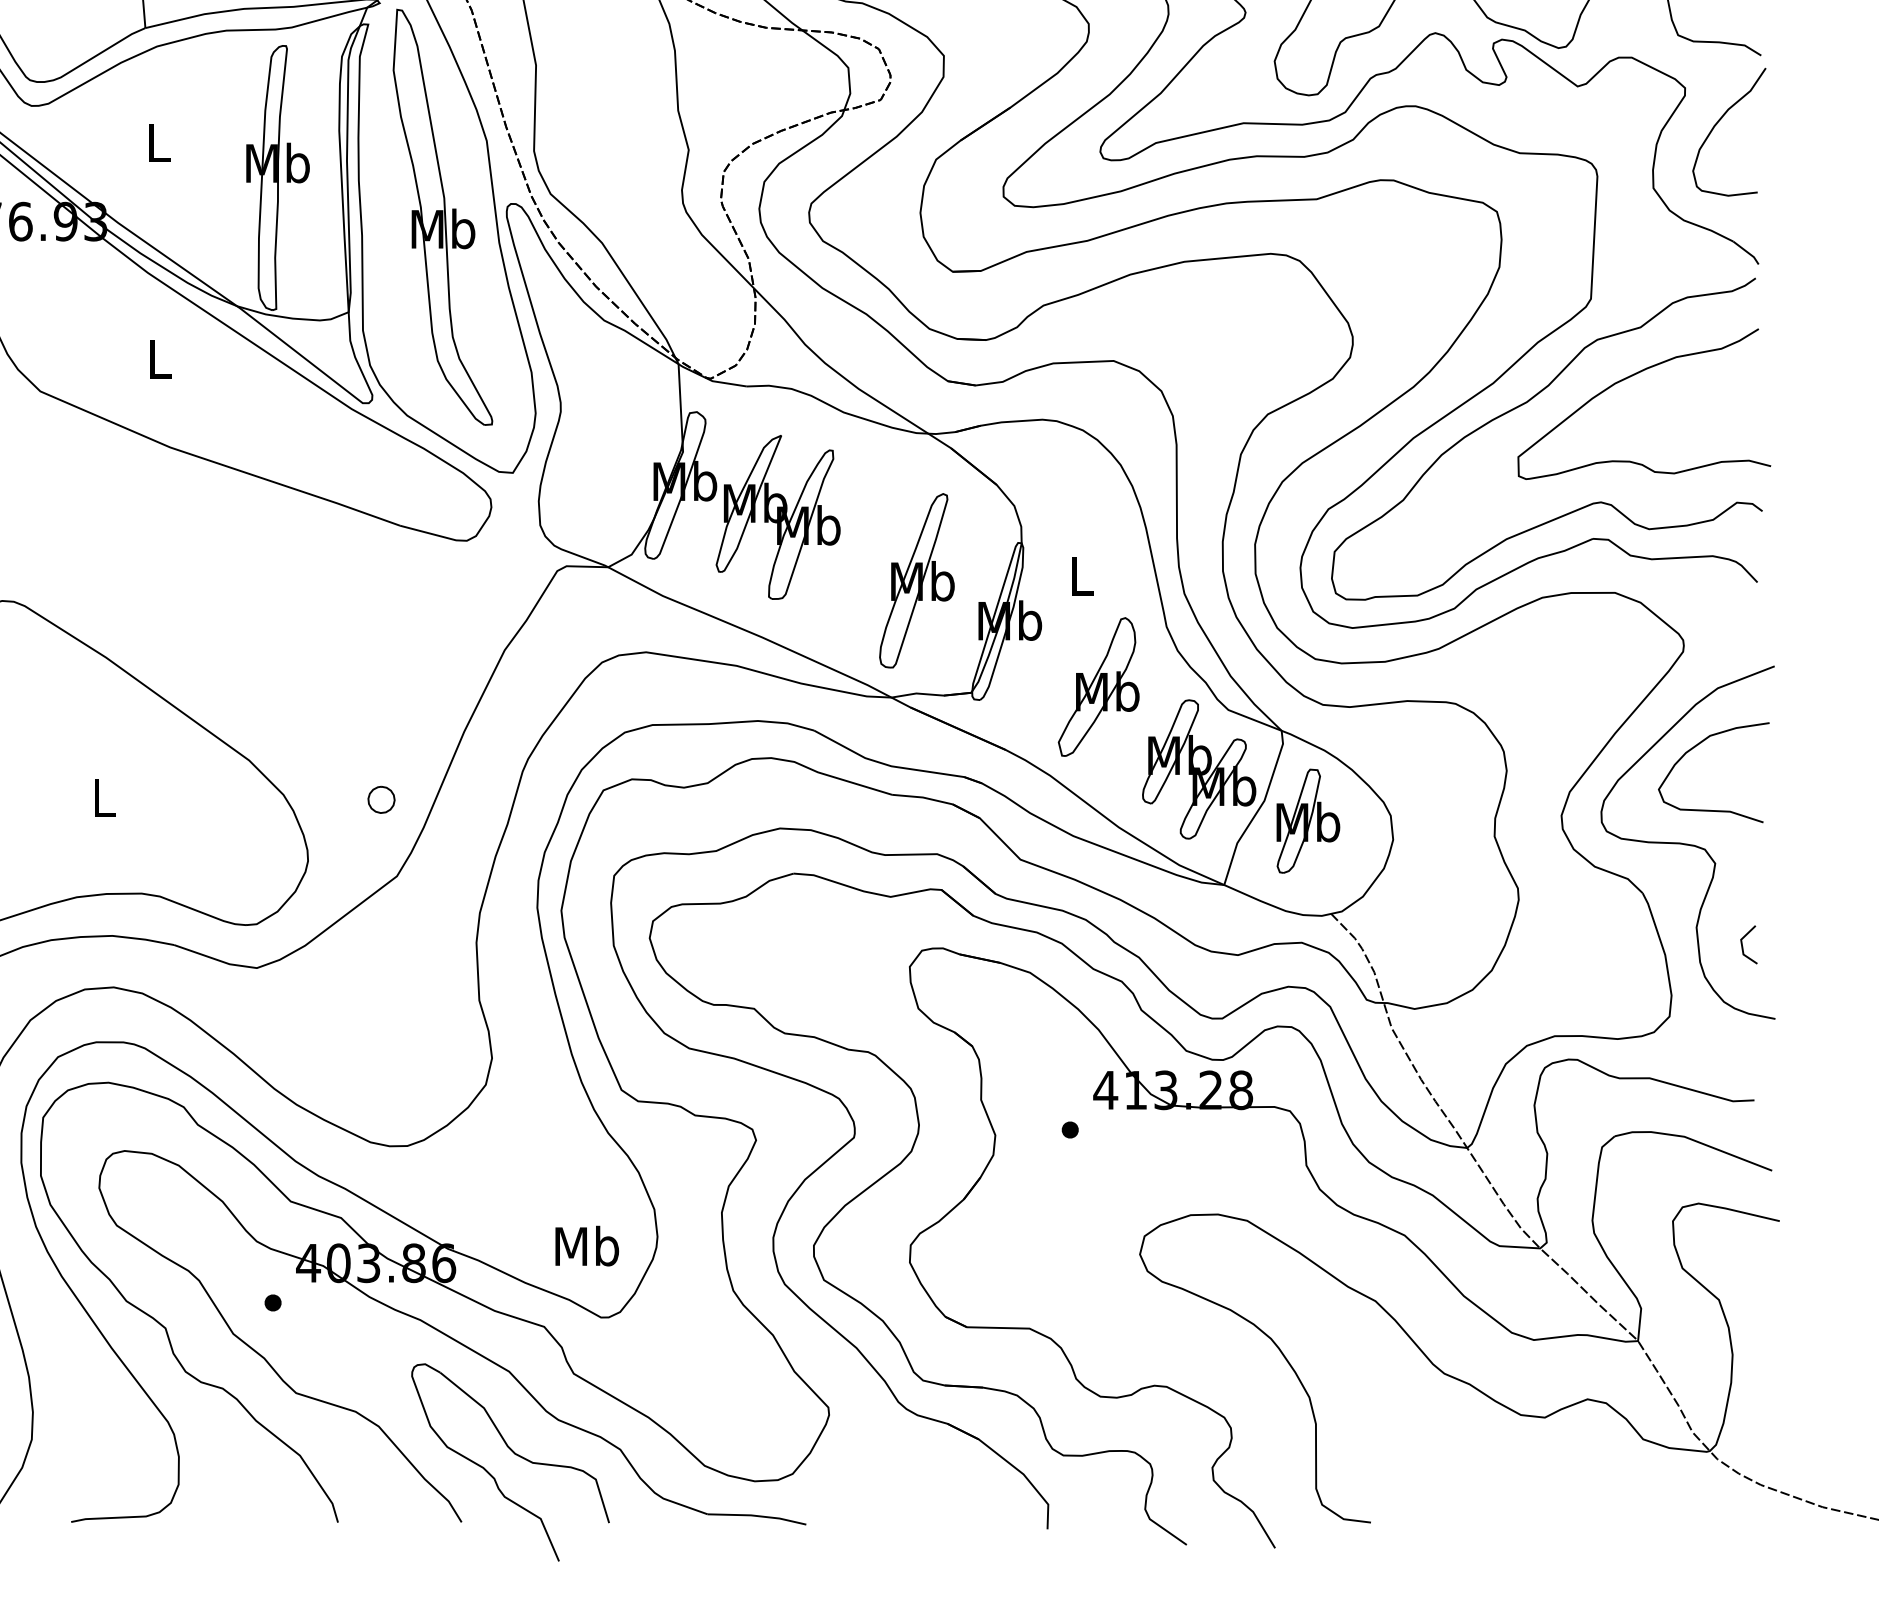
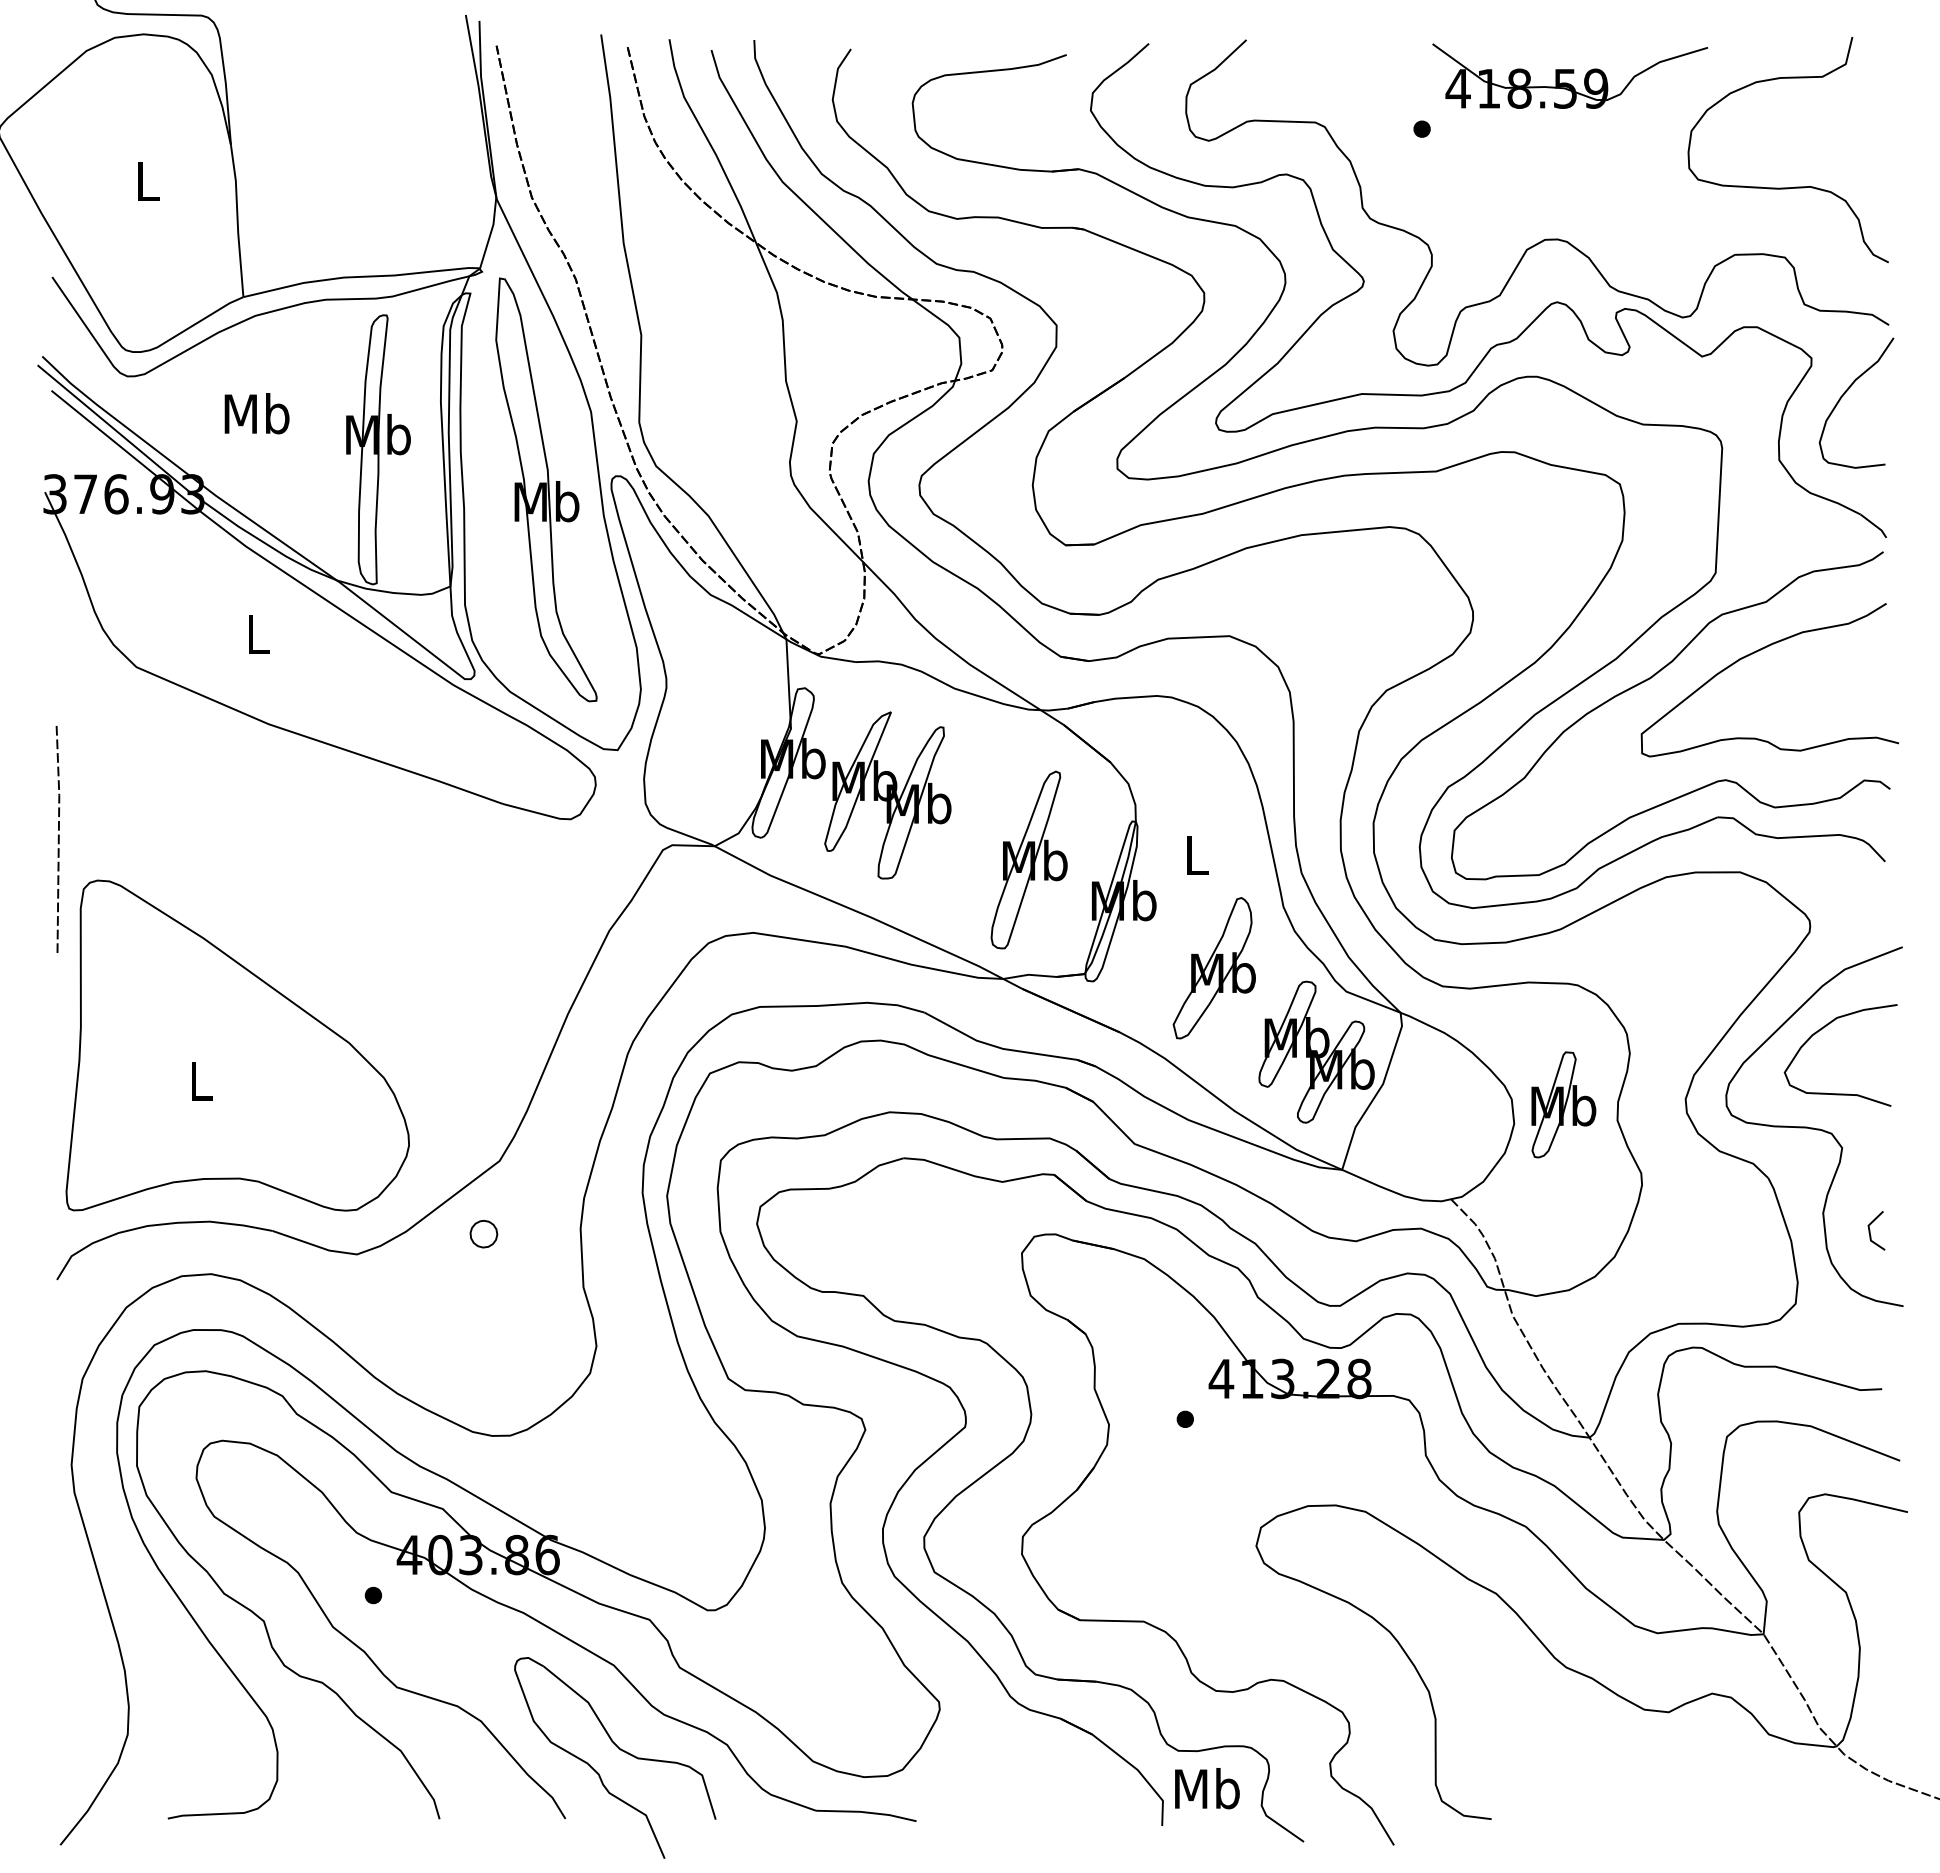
text: (158, 142) -> (256, 413), L -> Mb
part: (381, 800) -> (483, 1234), moved
part: (1308, 820) -> (1563, 1104), moved
text: (587, 1246) -> (1207, 1788), moved

